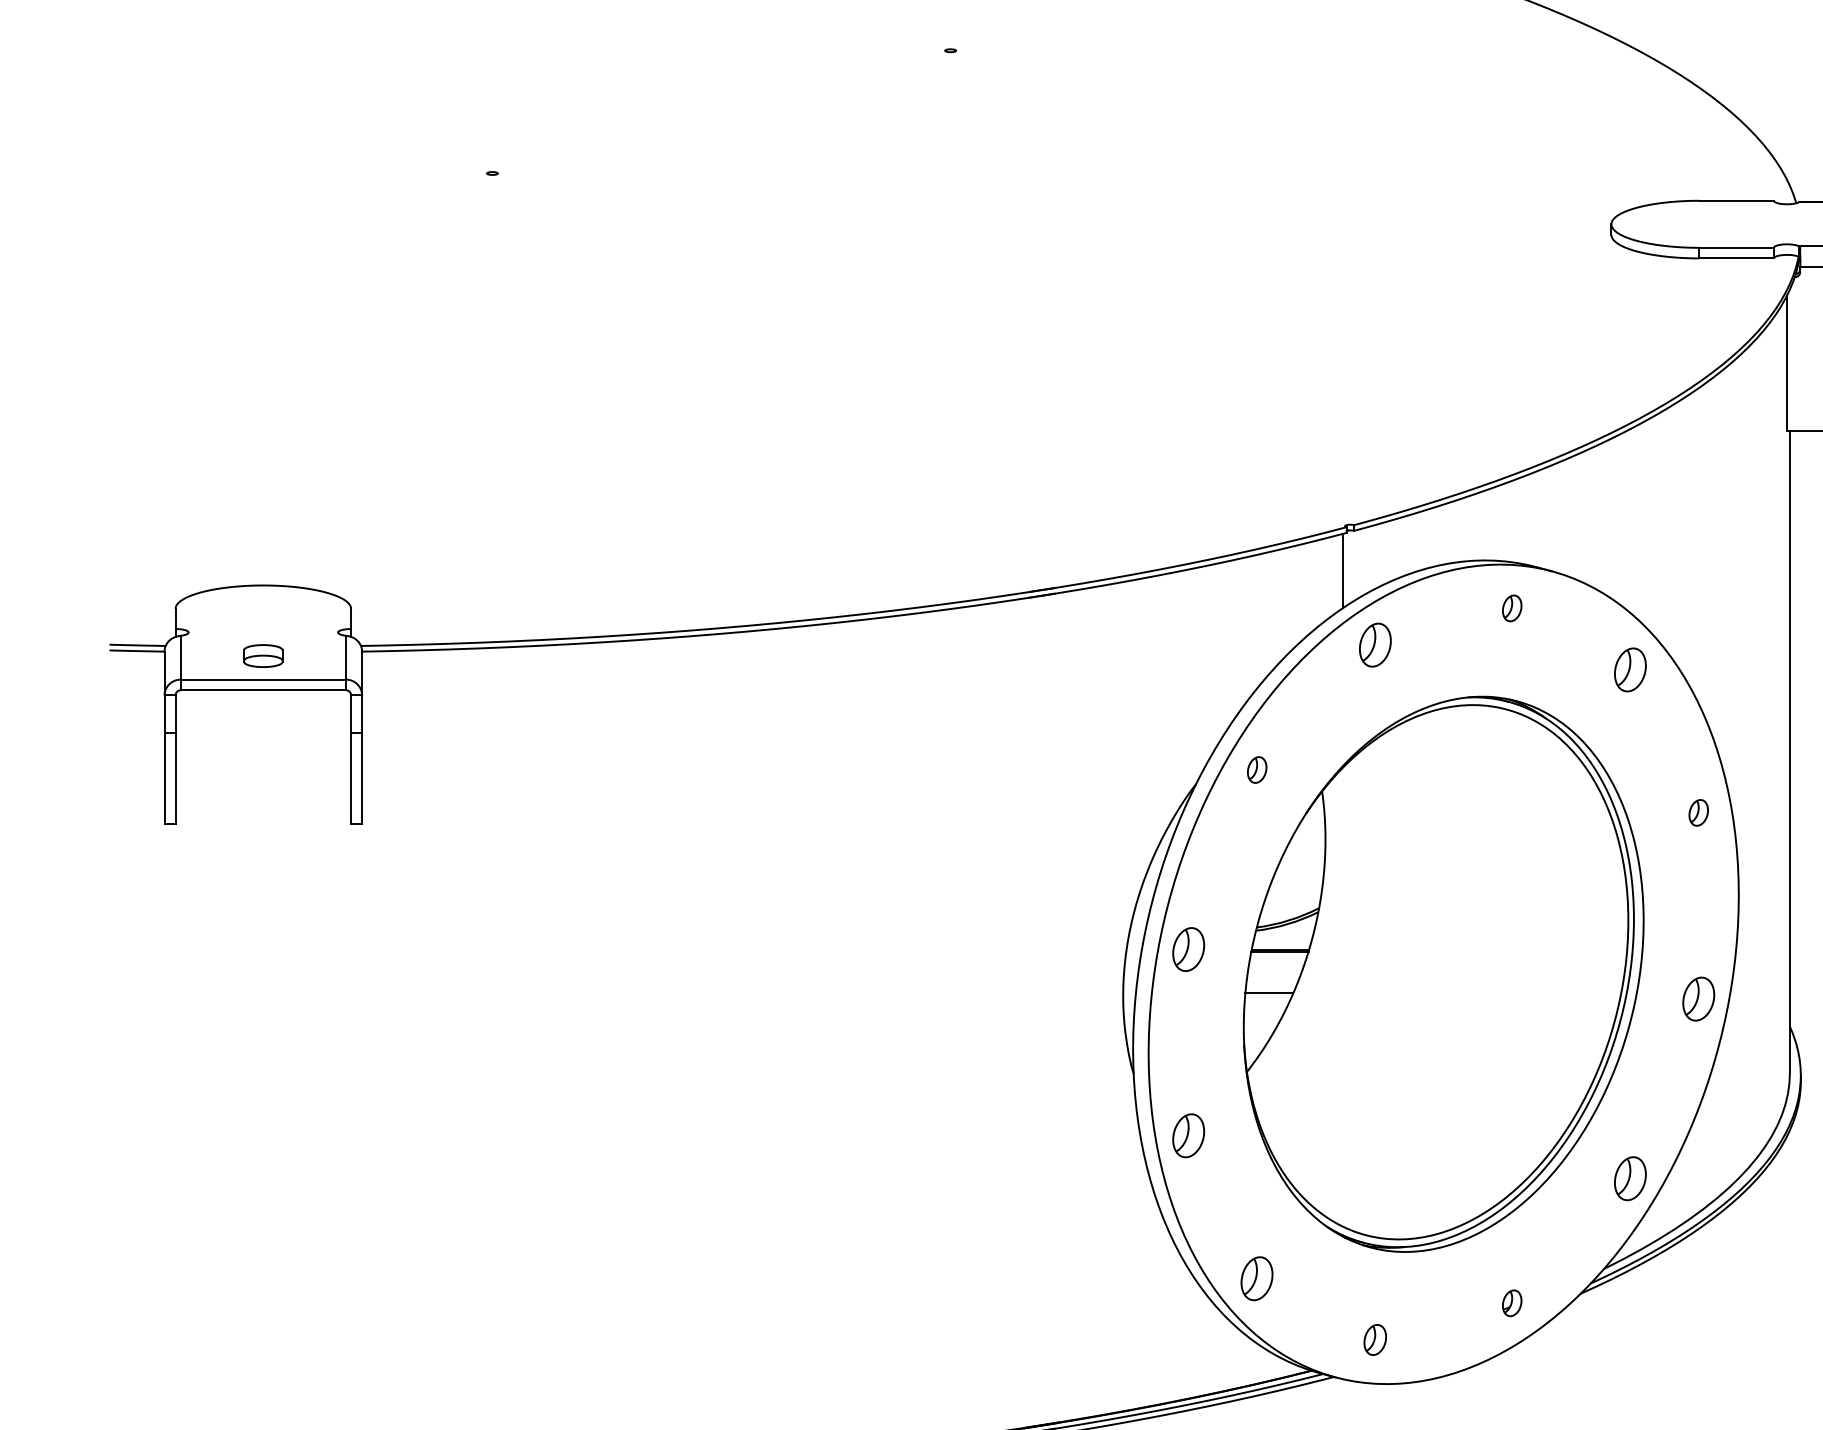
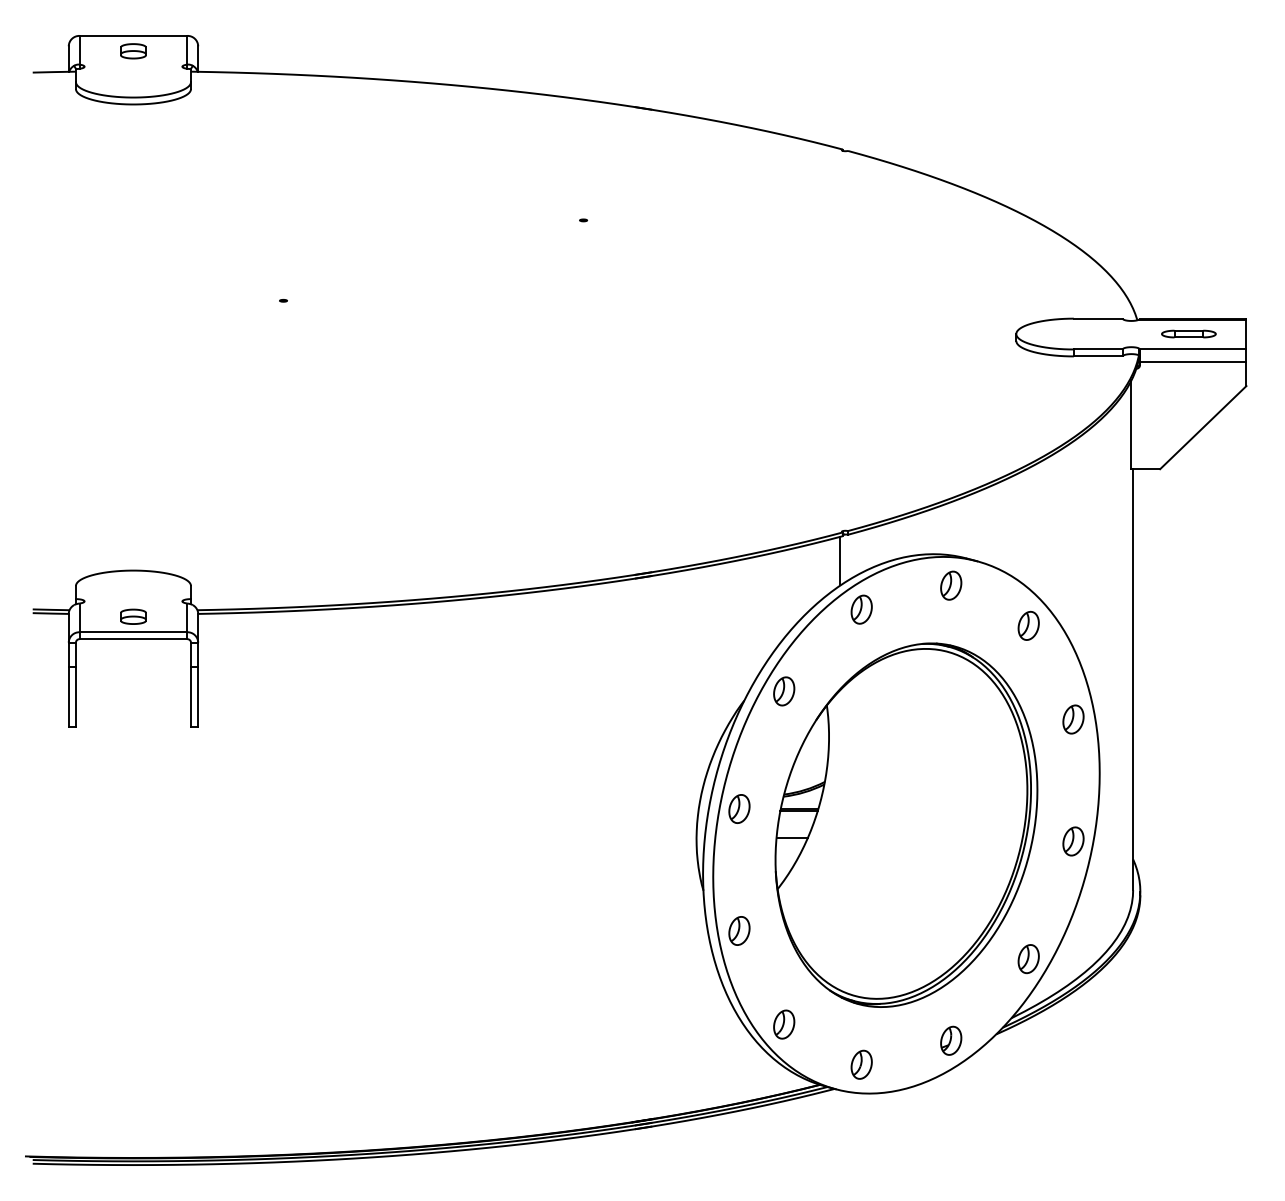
part: (1512, 608) -> (951, 585), size x1.67
part: (1257, 770) -> (784, 691), size x1.67
part: (1698, 812) -> (1073, 719), size x1.67
part: (1512, 1303) -> (951, 1040), size x1.67
part: (1375, 1339) -> (861, 1064), size x1.43

